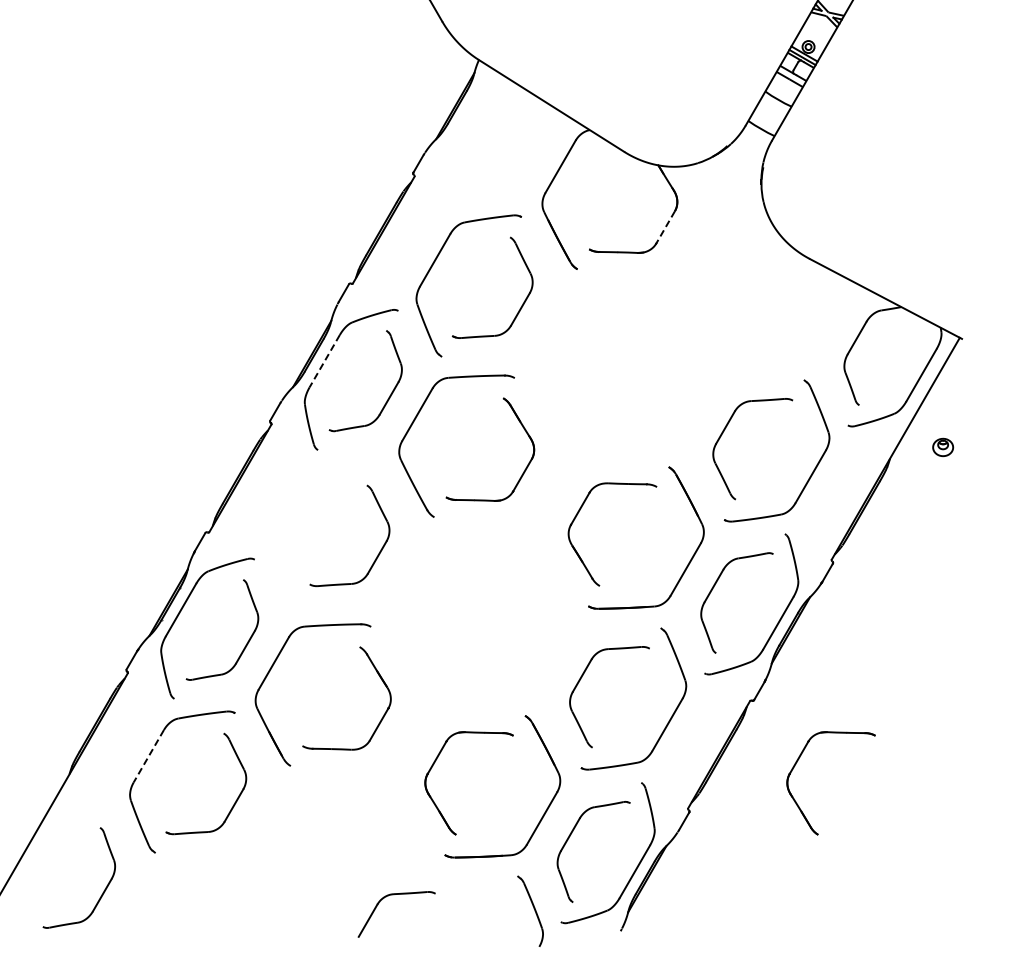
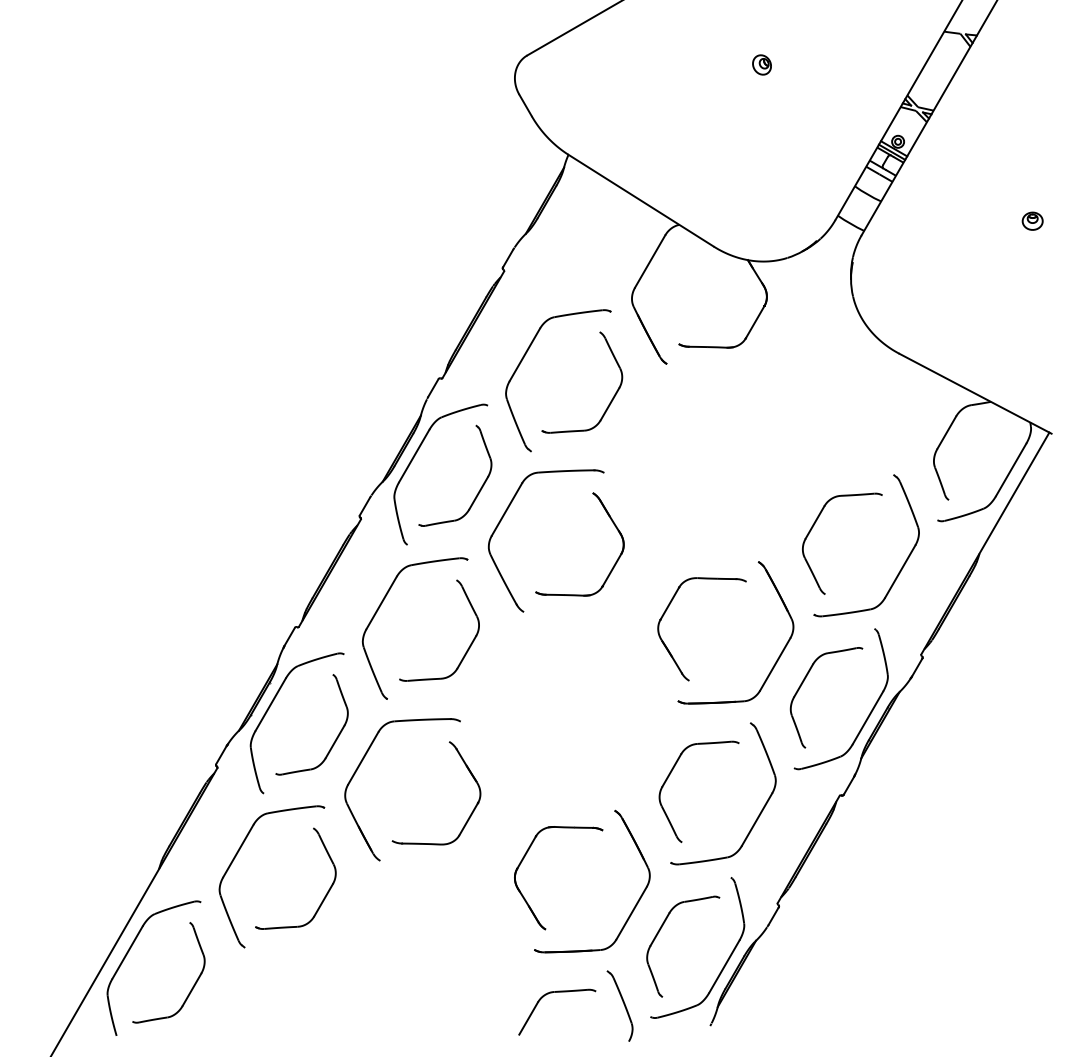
line: (665, 227) -> (755, 322), dashed -> solid
line: (324, 361) -> (414, 456), dashed -> solid
part: (942, 446) -> (1032, 220), moved
part: (290, 512) -> (380, 607), added
line: (148, 756) -> (238, 851), dashed -> solid
part: (797, 803) -> (887, 898), removed
part: (38, 858) -> (128, 953), added
part: (391, 895) -> (552, 993), moved

